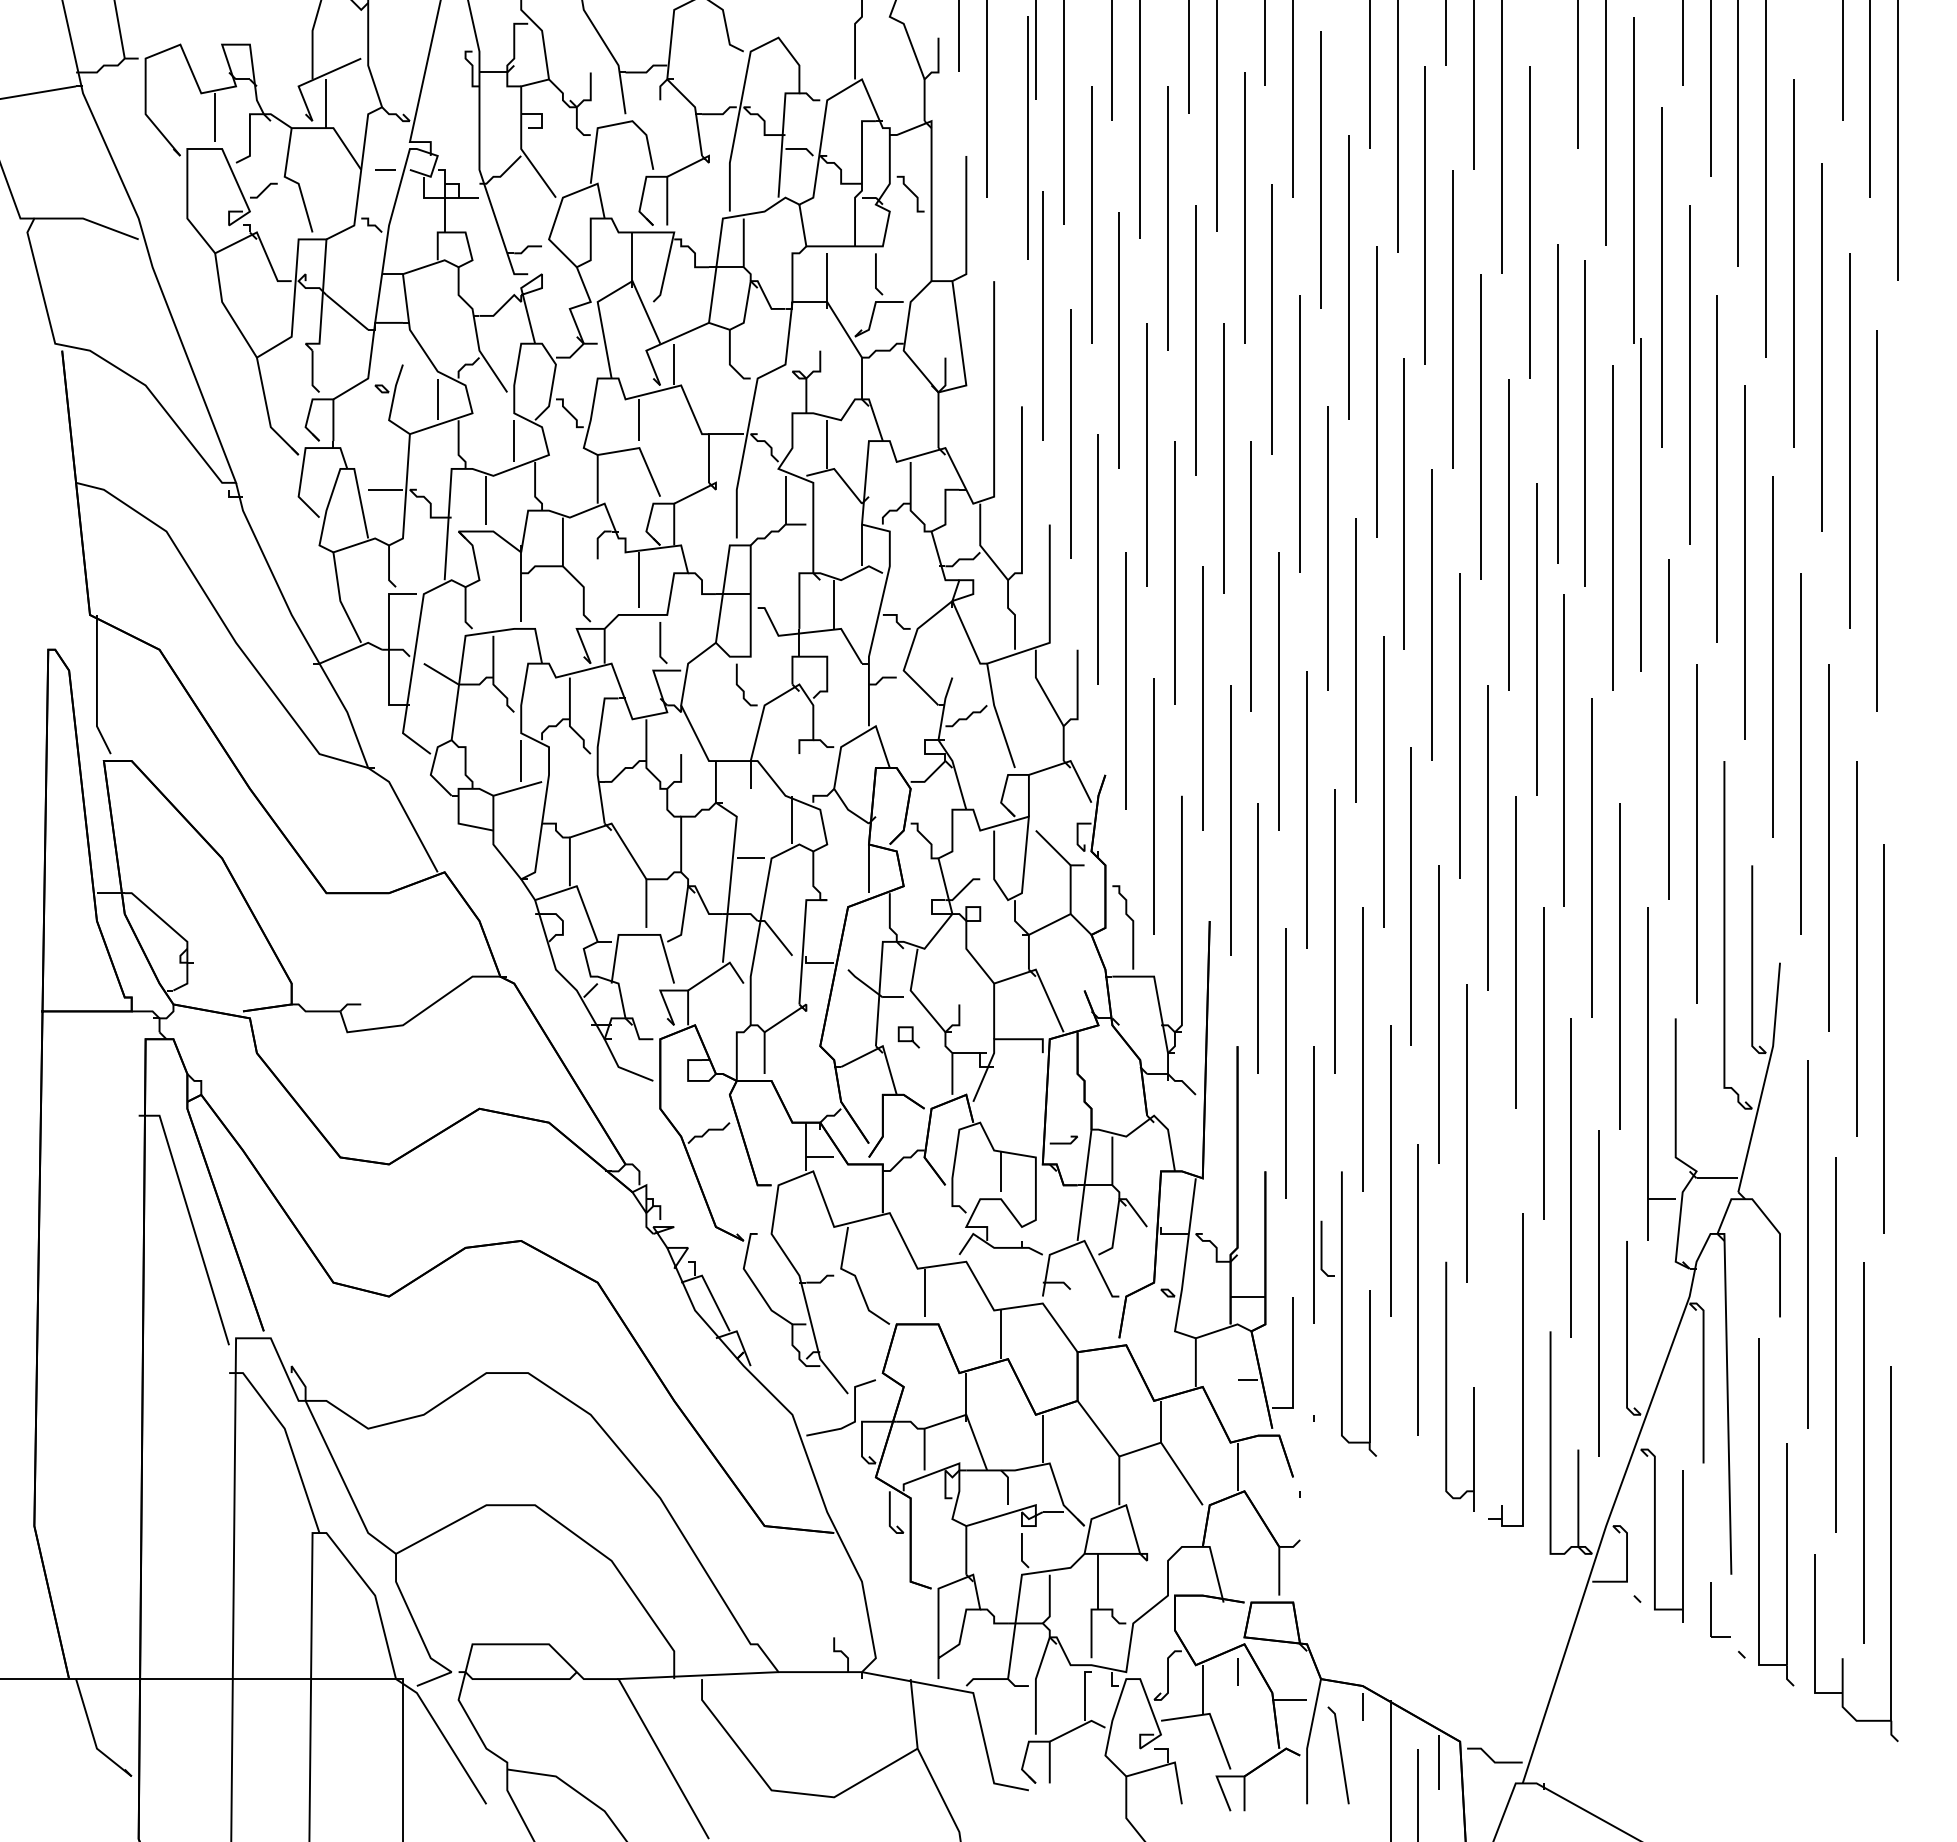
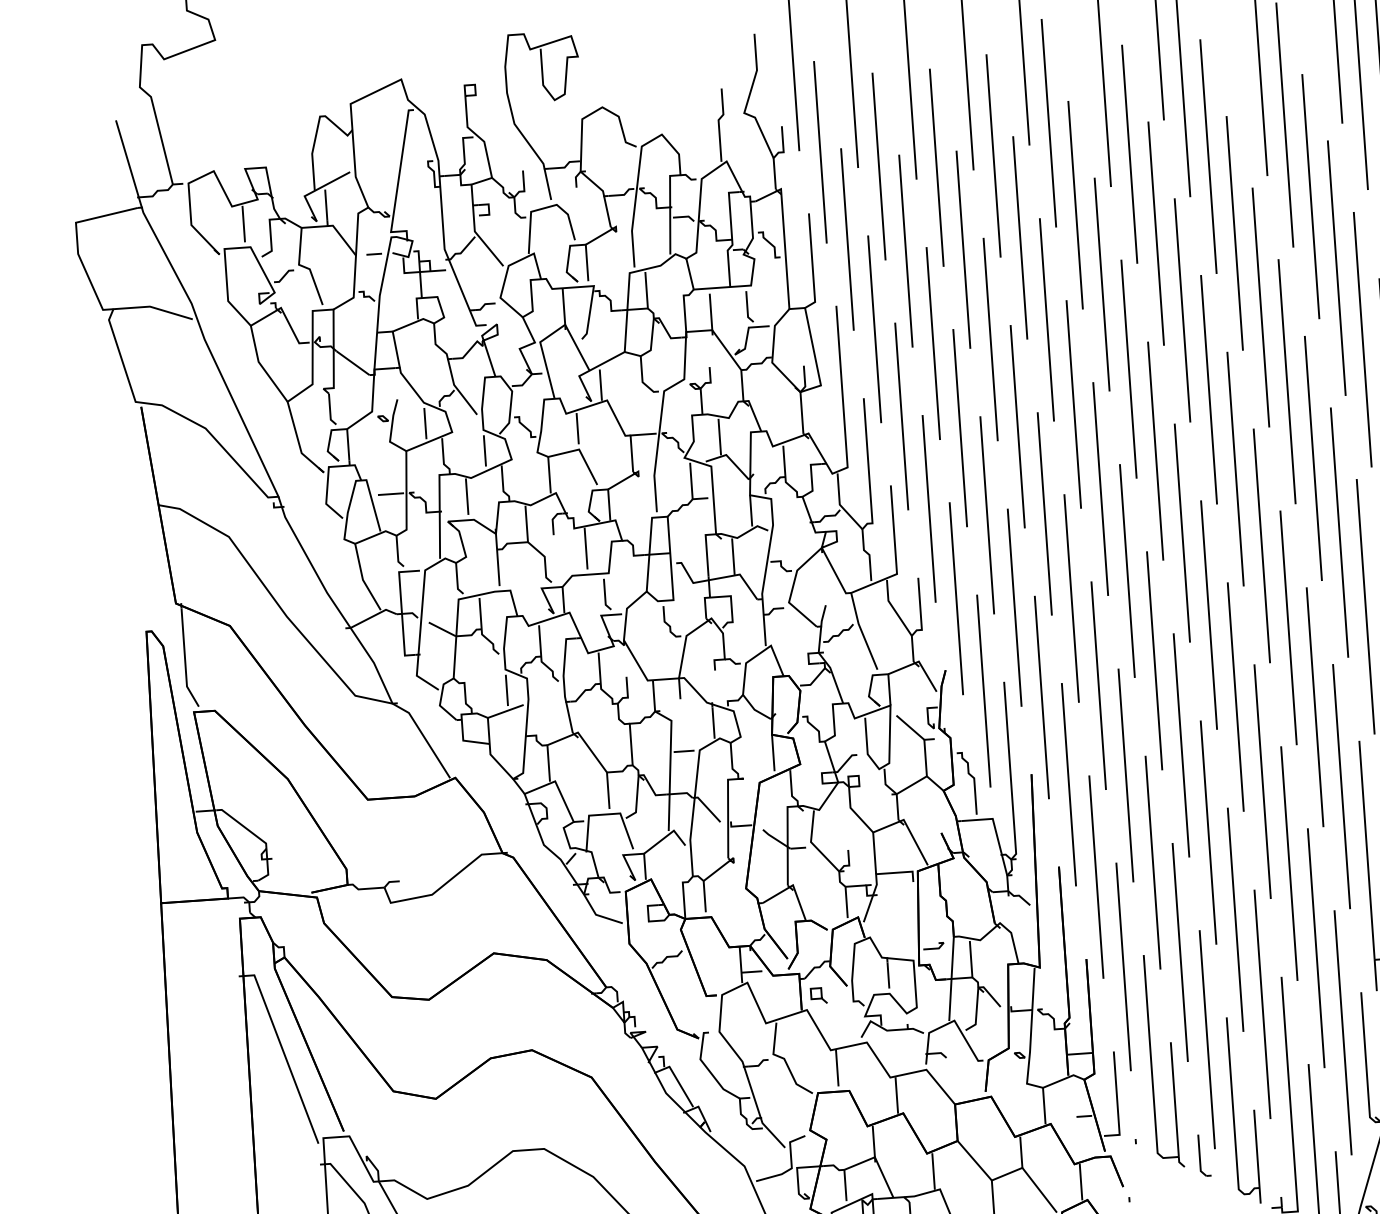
line: (1027, 137) -> (847, 239), moved
line: (1557, 403) -> (1260, 307), moved
line: (1640, 504) -> (1339, 532), moved
curve: (911, 1037) -> (820, 995), moved
line: (1494, 1247) -> (1262, 1004), added
part: (1327, 1248) -> (1204, 1155), moved

